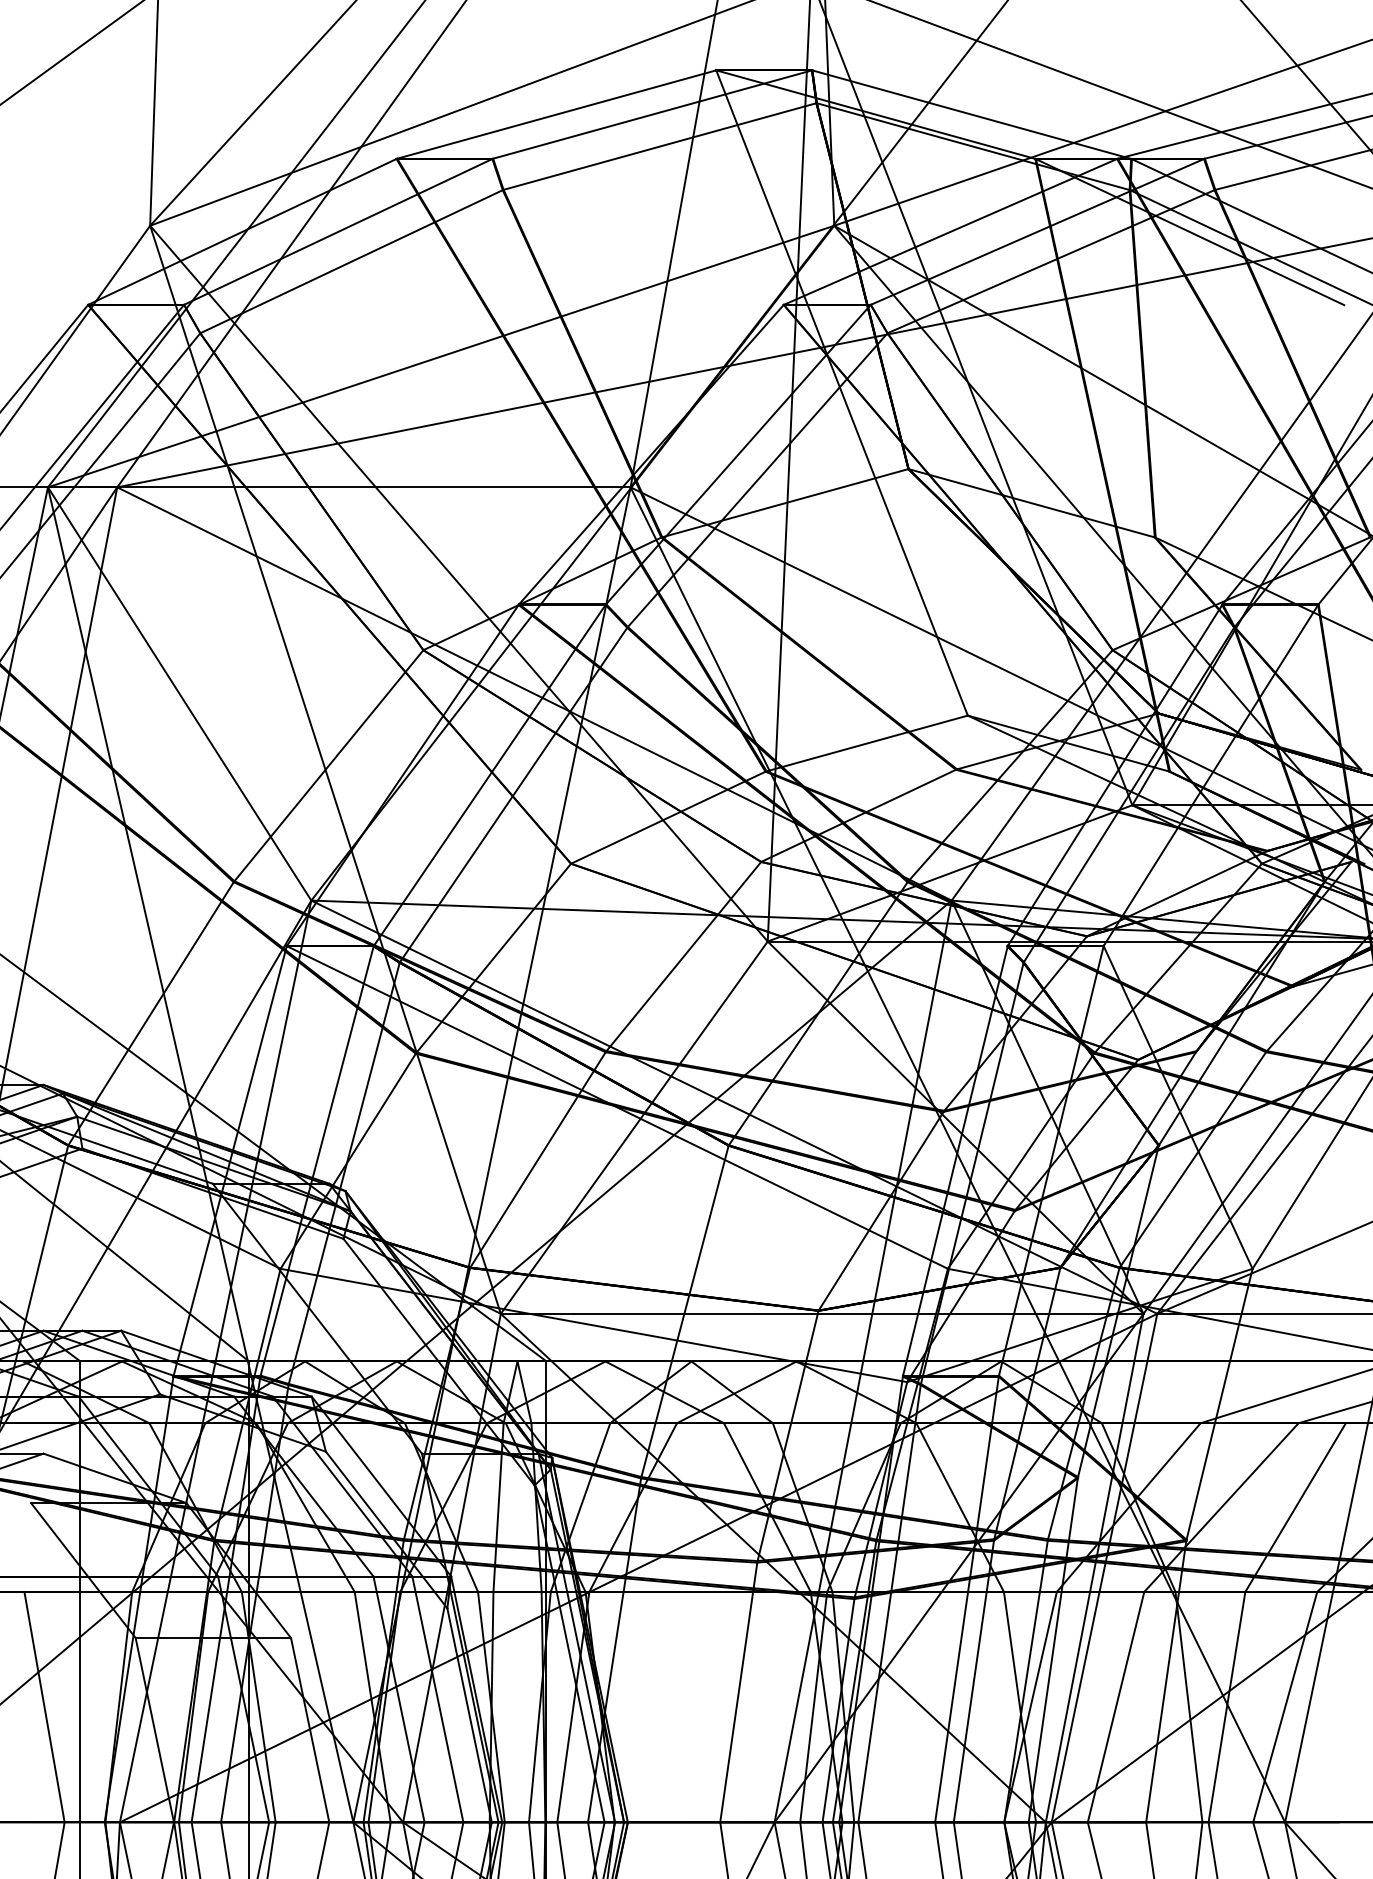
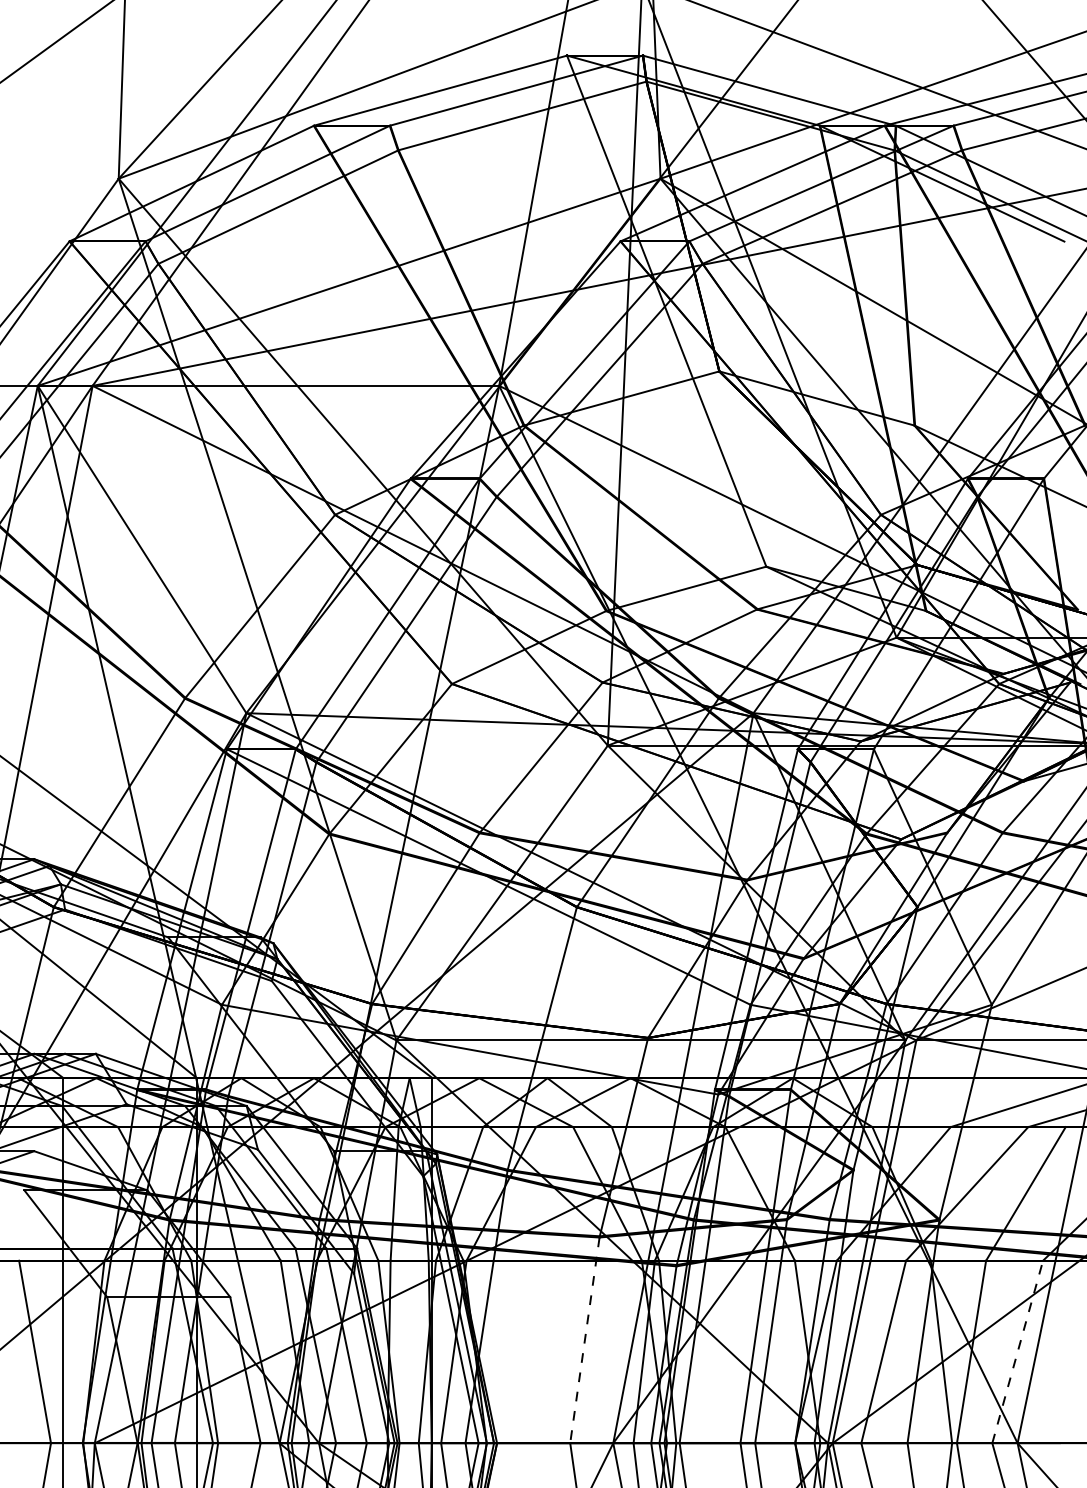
line: (738, 1692) -> (584, 1340), solid -> dashed
line: (1285, 1707) -> (1017, 1352), solid -> dashed

